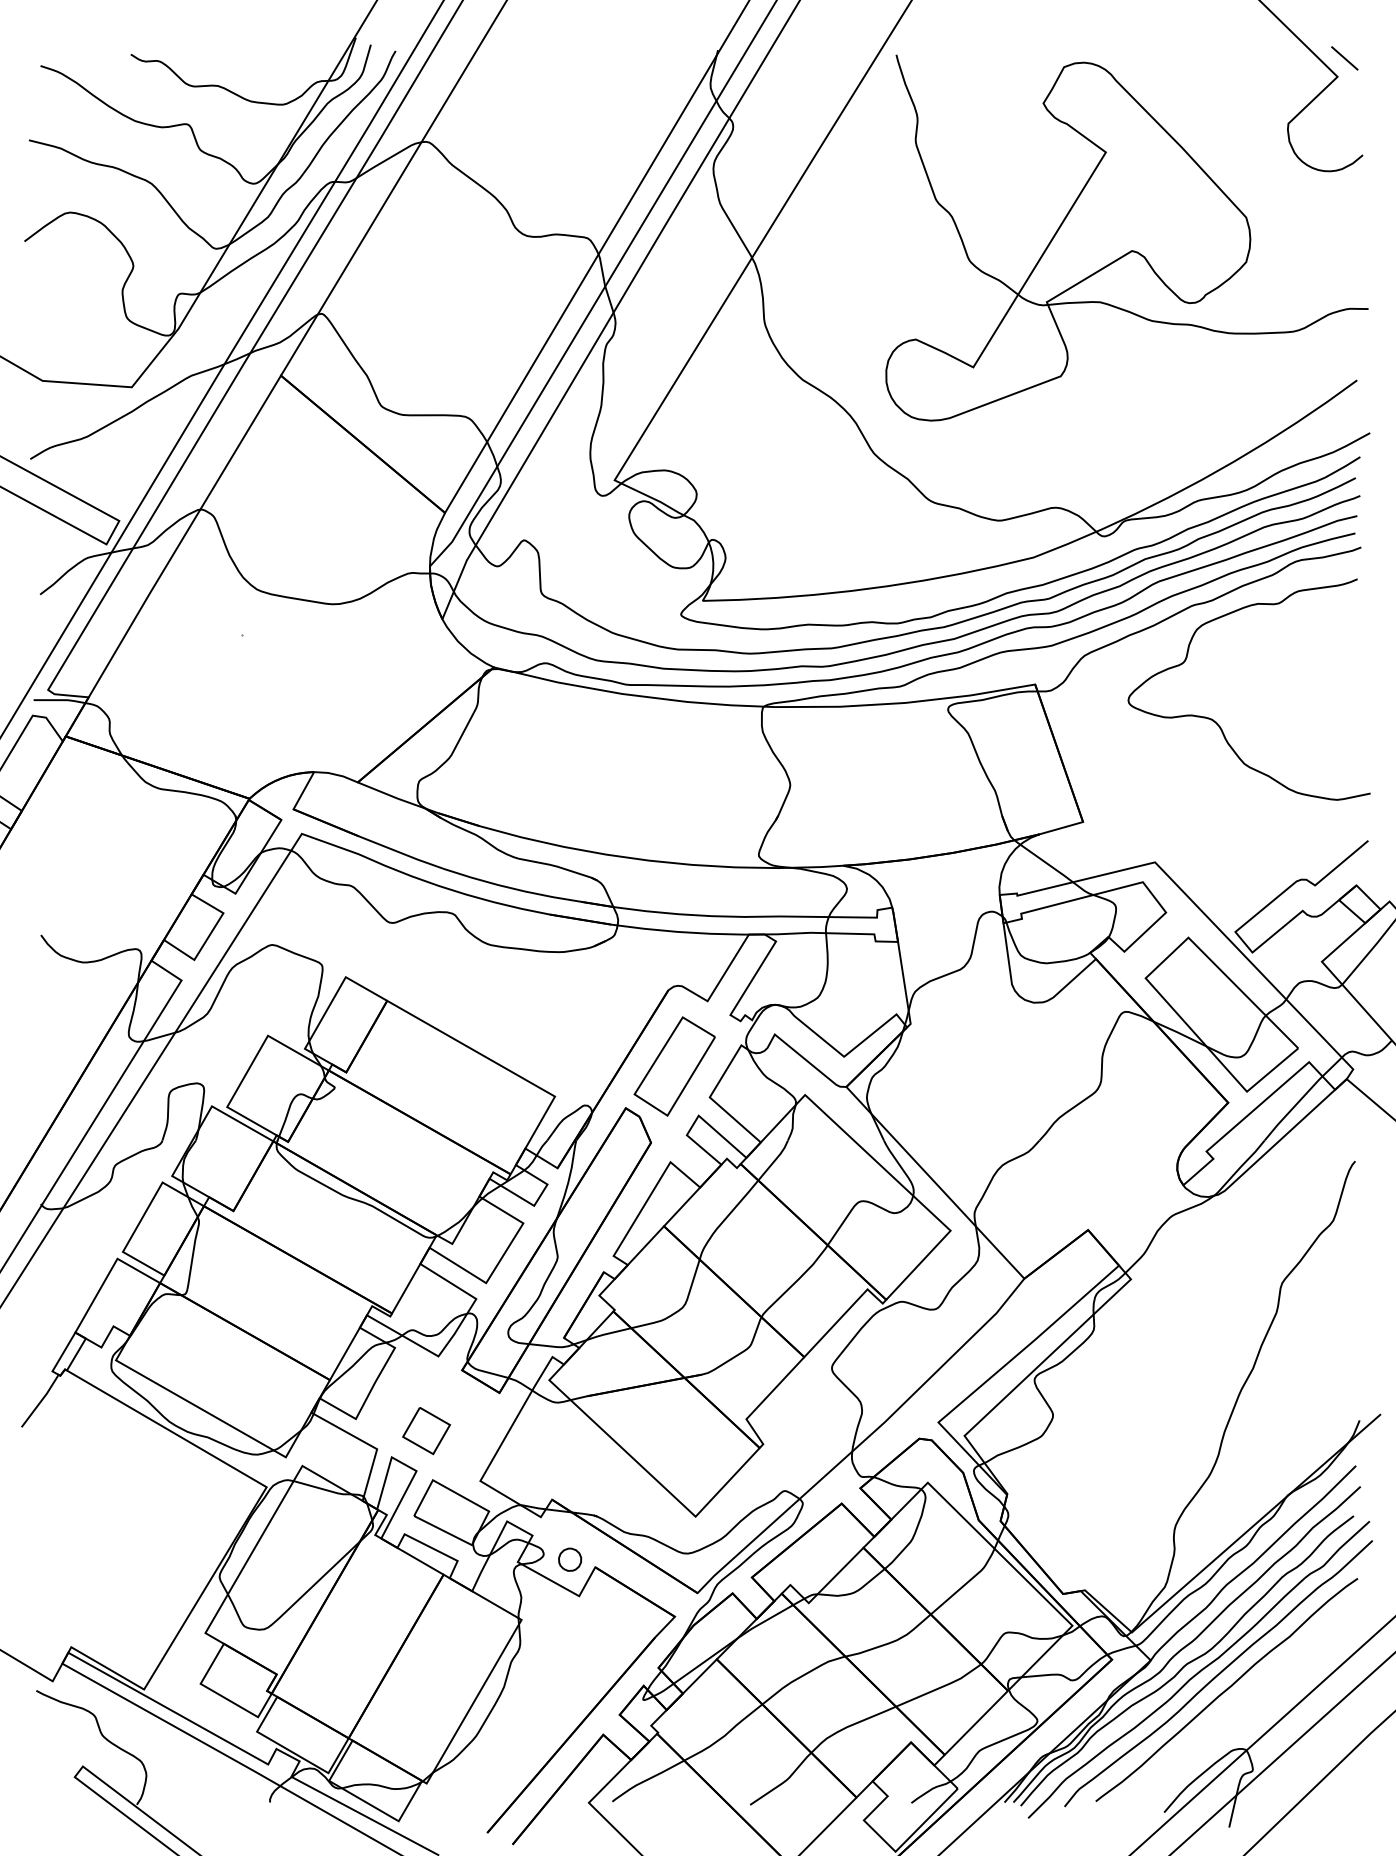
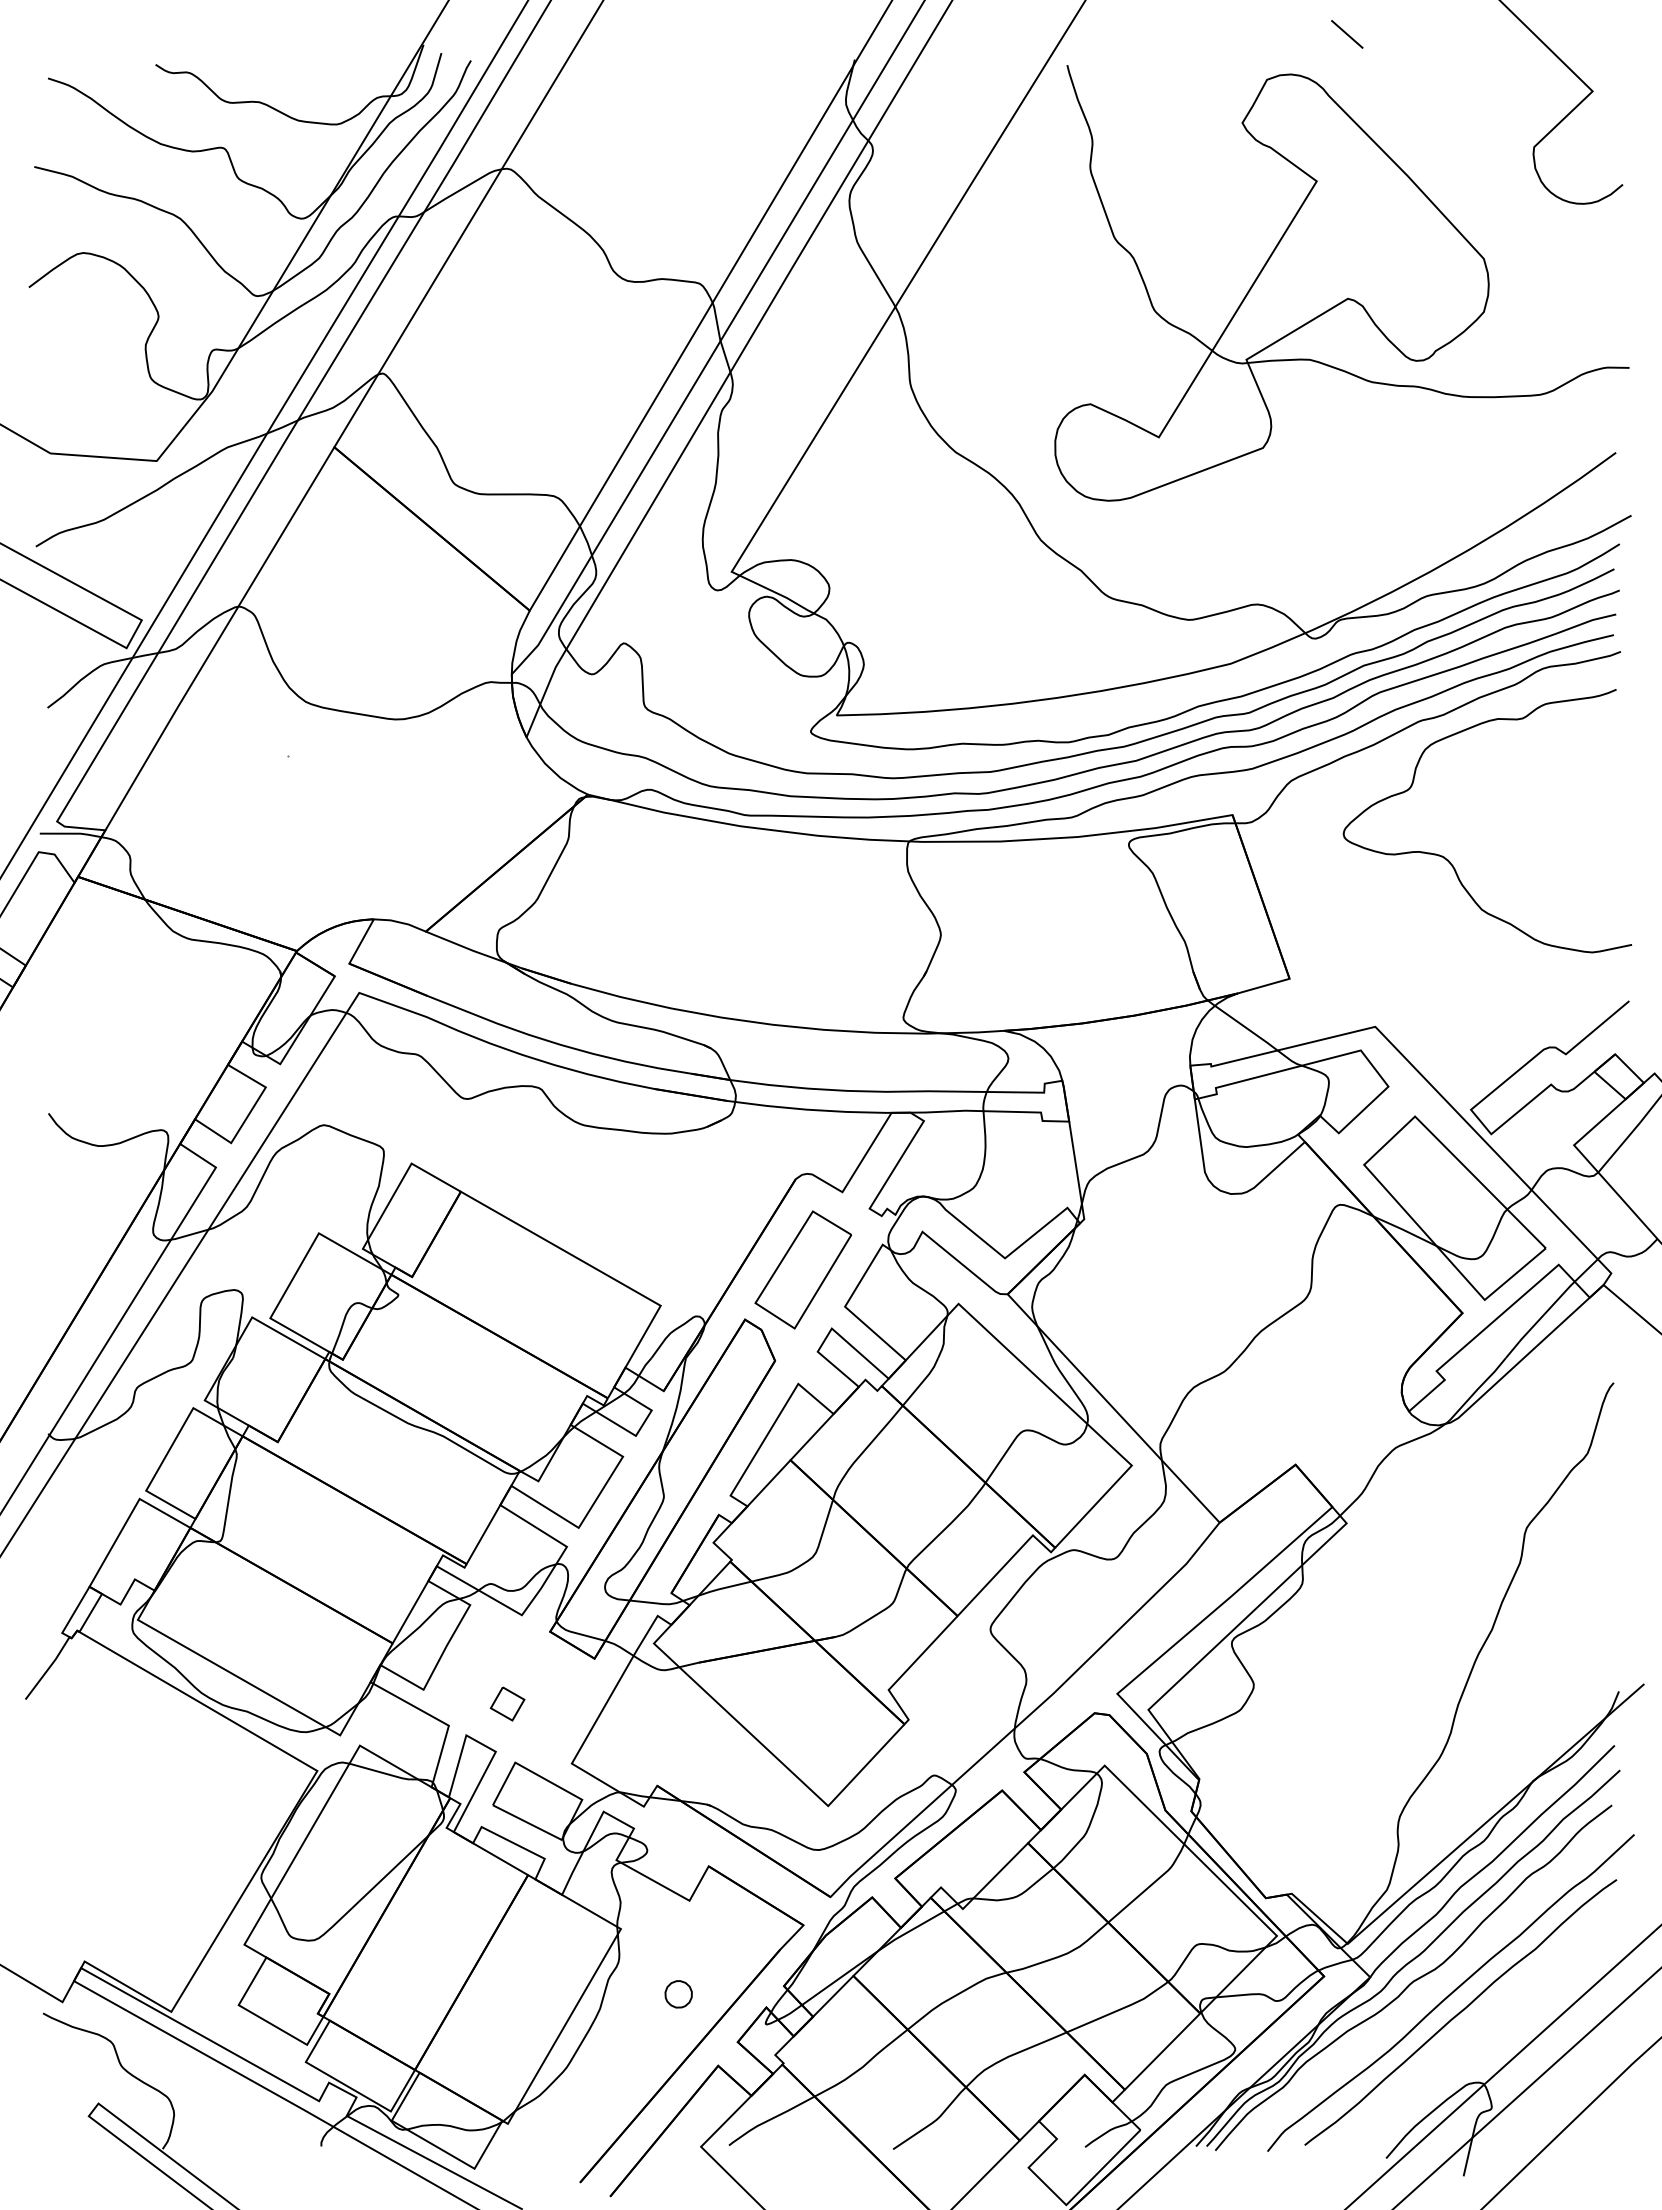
line: (1344, 58) -> (1347, 34), moved
part: (426, 1430) -> (507, 1703), size x0.6
part: (569, 1559) -> (678, 1994), moved
curve: (1199, 1670) -> (1428, 1989), removed

